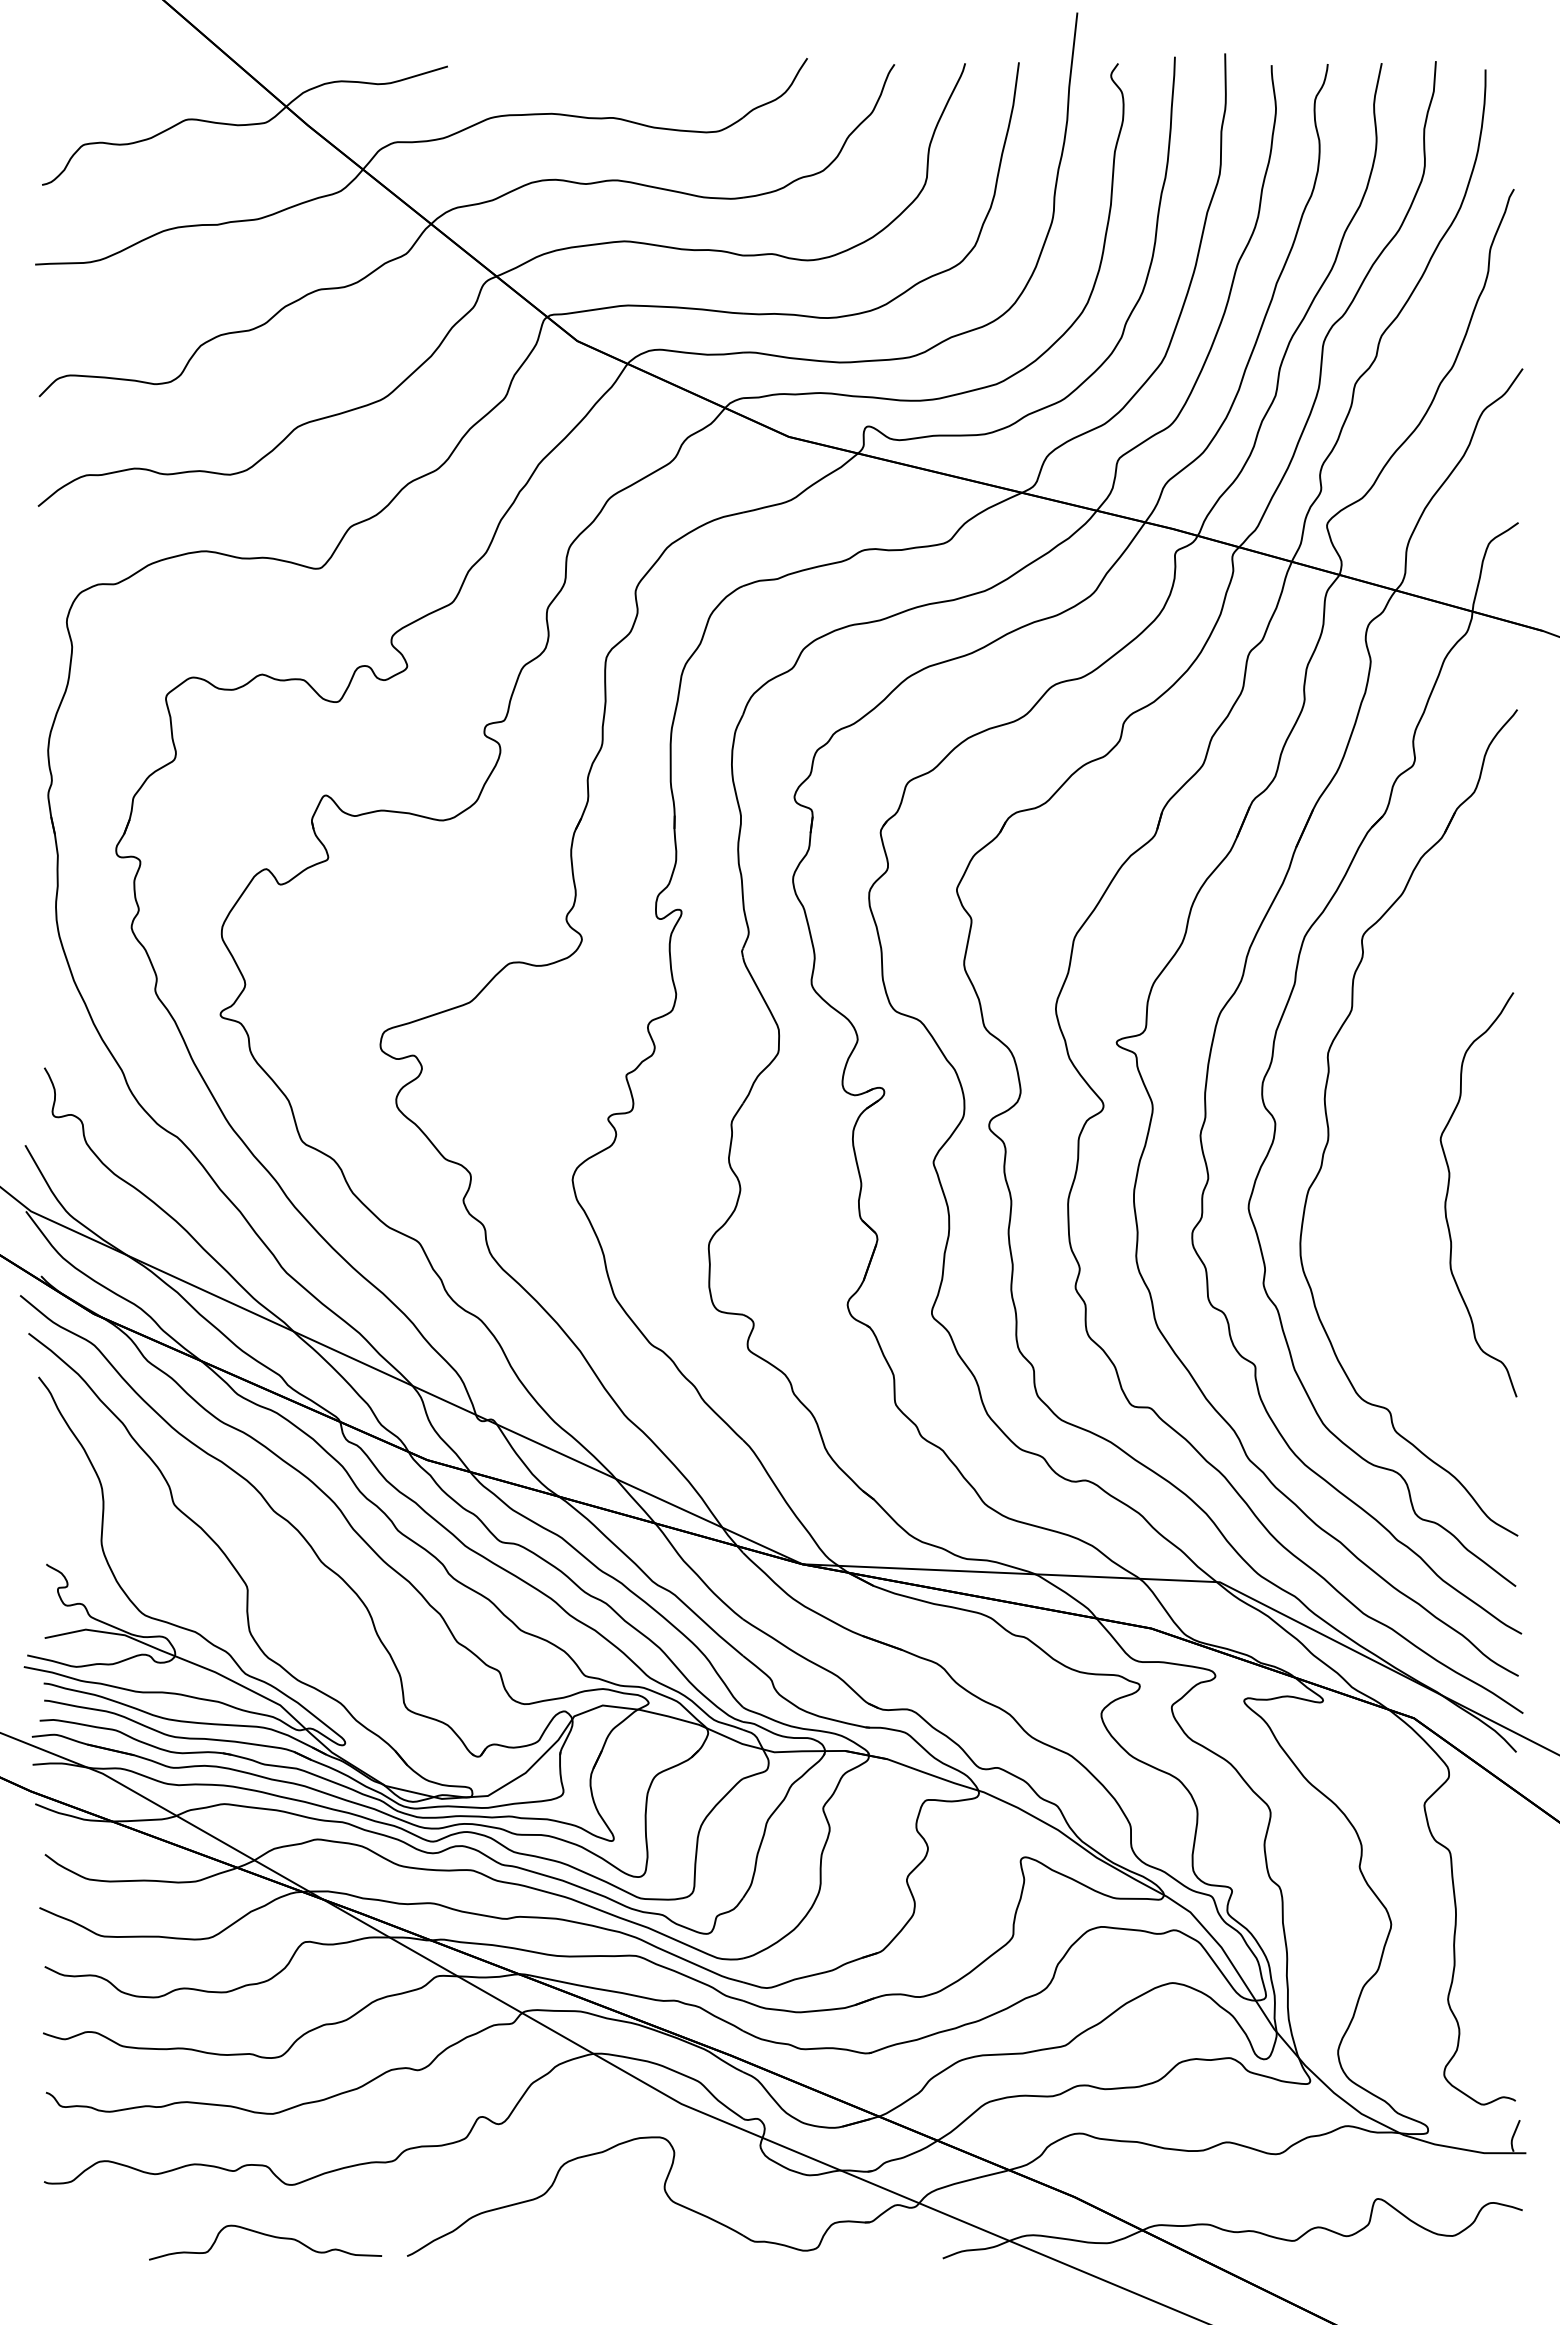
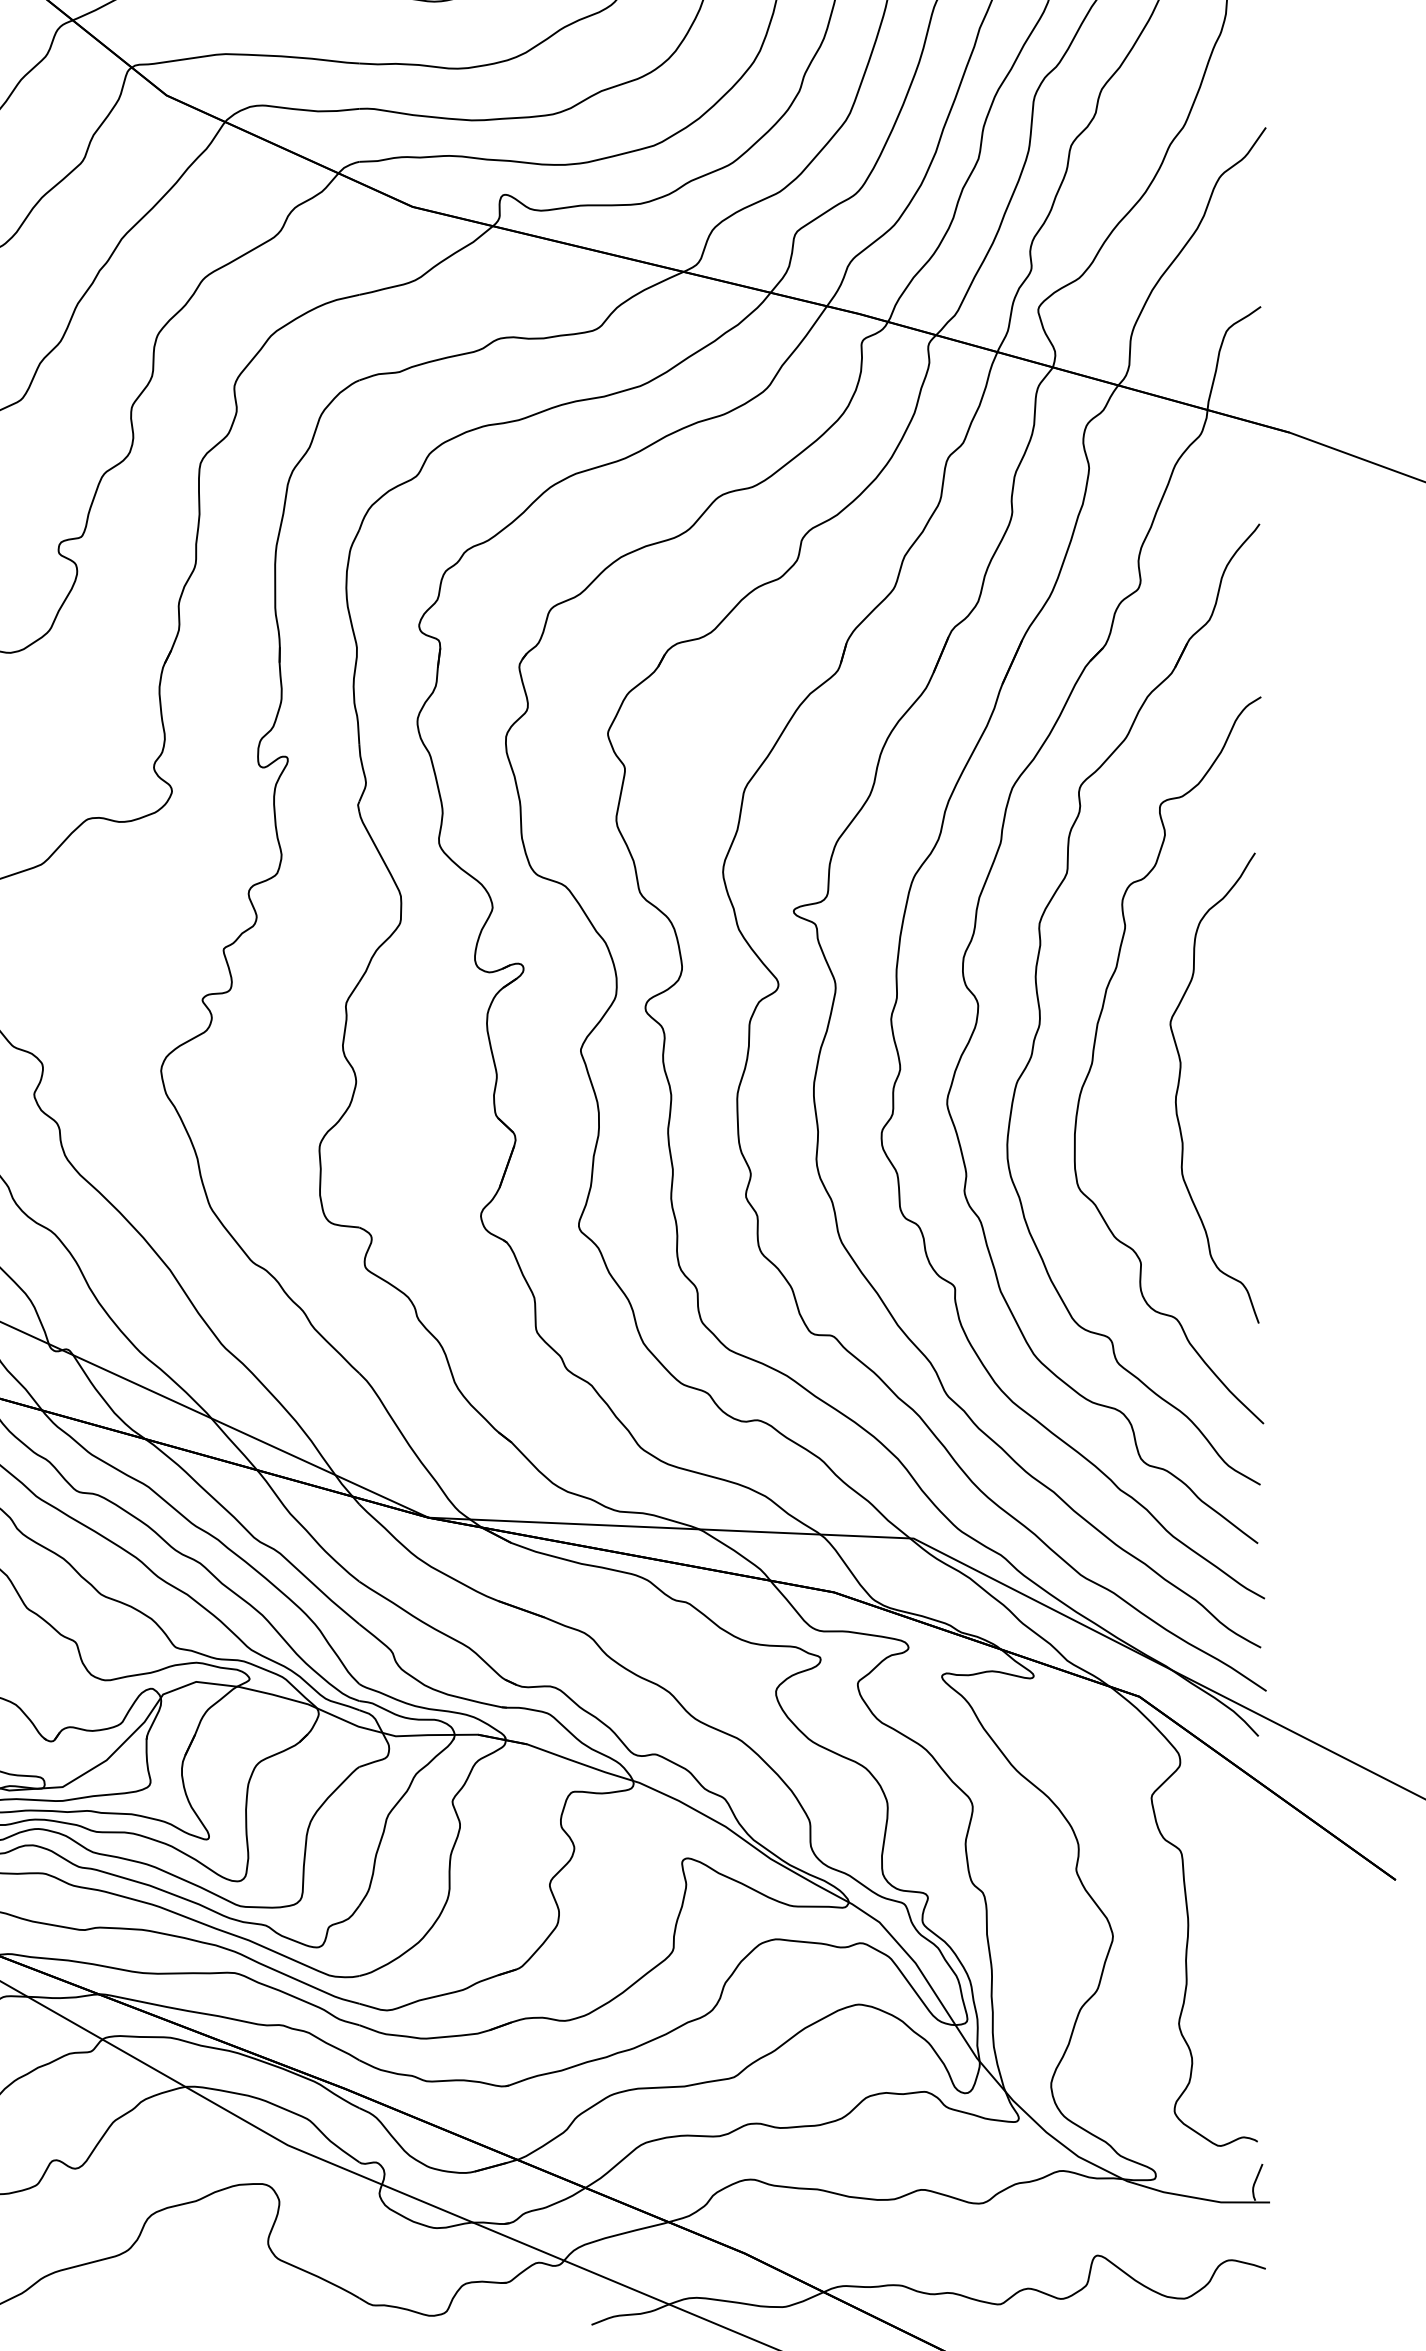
curve: (1375, 1165) -> (1094, 1054), added

